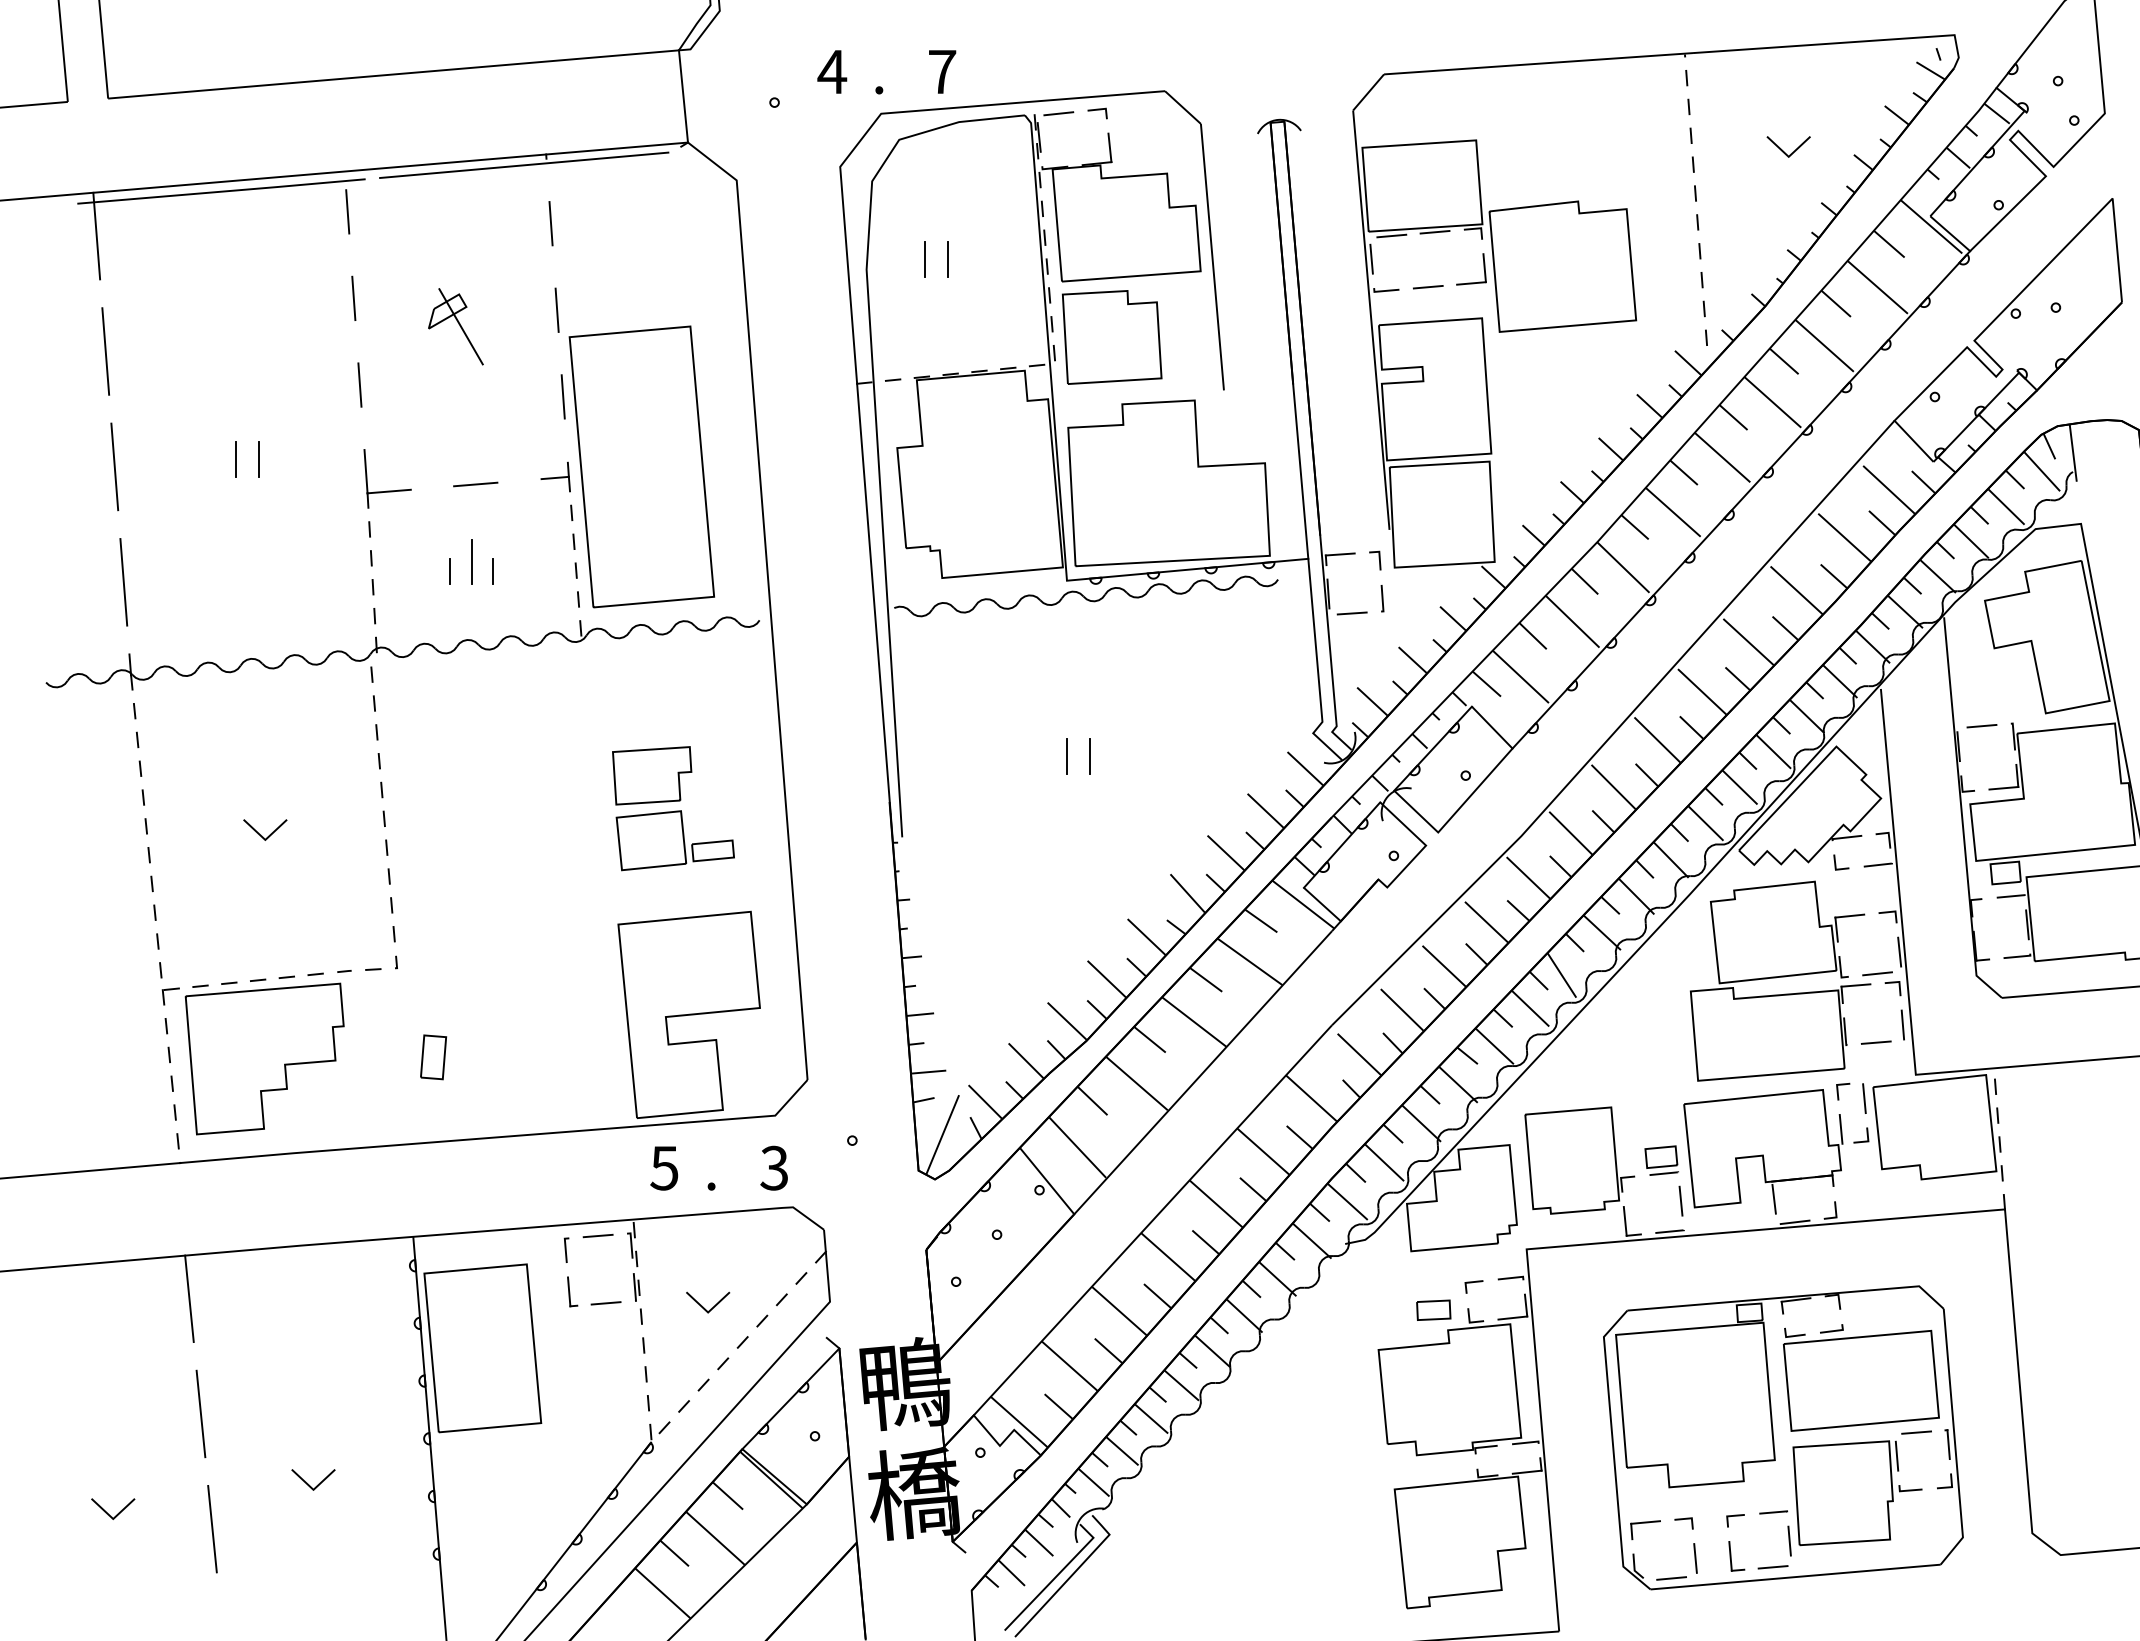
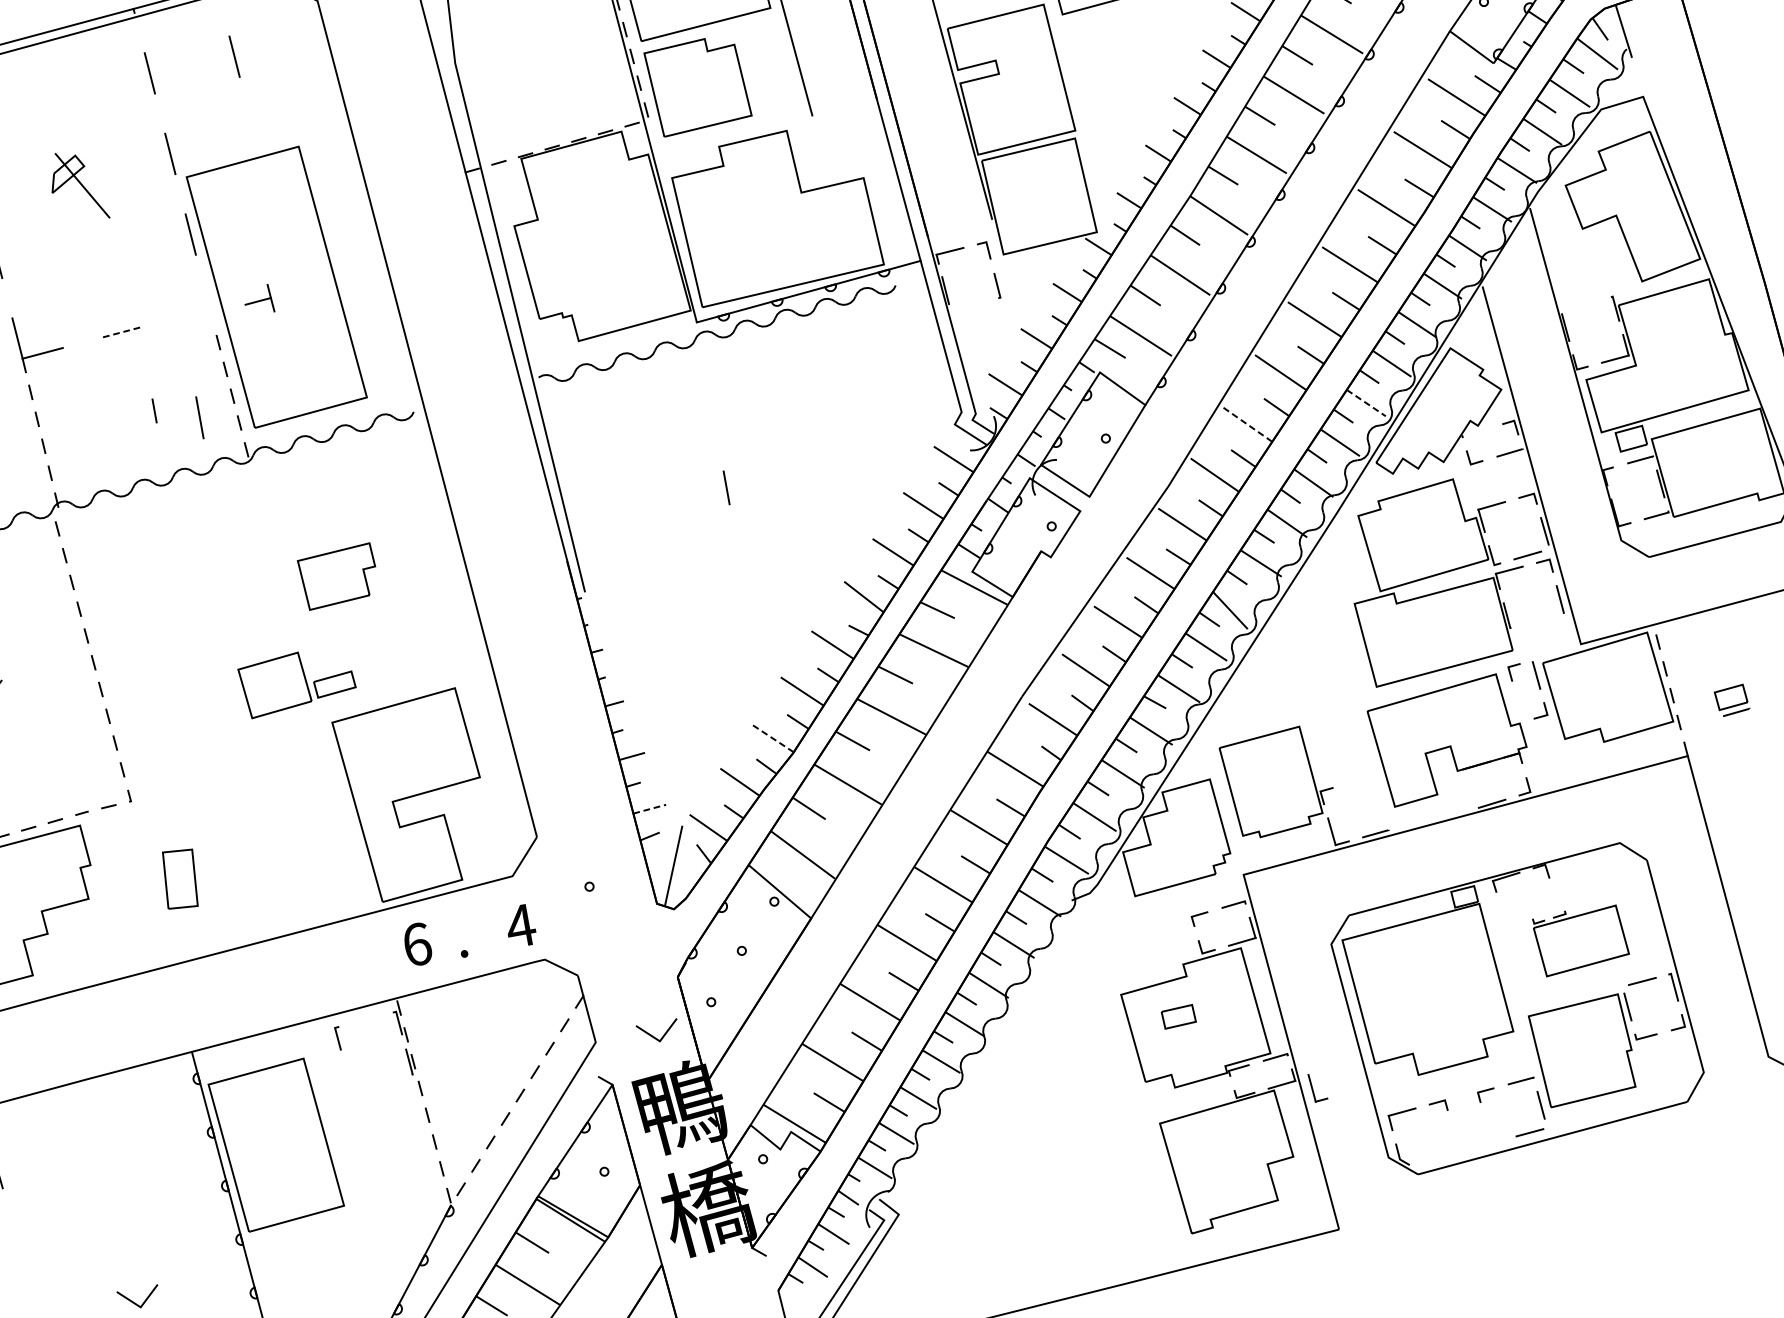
line: (640, 221) -> (233, 56), added
line: (925, 259) -> (508, 43), removed
line: (948, 259) -> (530, 39), removed
part: (555, 476) -> (258, 299), moved
line: (475, 484) -> (122, 332), solid -> dashed
line: (471, 561) -> (199, 417), moved
line: (450, 571) -> (114, 418), removed
line: (1351, 613) -> (970, 305), removed
line: (1981, 725) -> (1583, 303), removed
line: (1090, 755) -> (748, 483), removed
line: (1613, 787) -> (1247, 424), solid -> dashed
line: (1739, 787) -> (1365, 403), solid -> dashed
line: (1846, 837) -> (1475, 432), removed
part: (674, 840) -> (296, 681), moved
line: (1067, 1021) -> (772, 737), solid -> dashed
line: (1875, 1042) -> (1537, 620), removed
part: (433, 1057) -> (180, 879), size x1.4
line: (928, 1072) -> (649, 809), solid -> dashed
line: (1840, 1128) -> (1519, 707), removed
part: (1661, 1160) -> (1731, 700), moved
text: (664, 1167) -> (416, 943), 5 -> 6
text: (774, 1167) -> (520, 925), 3 -> 4
line: (1773, 1198) -> (1467, 785), removed
line: (1680, 1200) -> (1380, 802), removed
line: (597, 1235) -> (365, 1019), removed
part: (572, 1291) -> (351, 1076), removed
line: (605, 1303) -> (384, 1082), removed
line: (710, 1308) -> (661, 1037), moved
part: (1433, 1309) -> (1178, 1016), moved
part: (1861, 1377) -> (1581, 938), size x0.6
line: (200, 1413) -> (21, 1254), removed
part: (1736, 1556) -> (1317, 1087), moved
line: (1695, 1558) -> (1455, 1137), removed
line: (1671, 1578) -> (1436, 1160), removed

